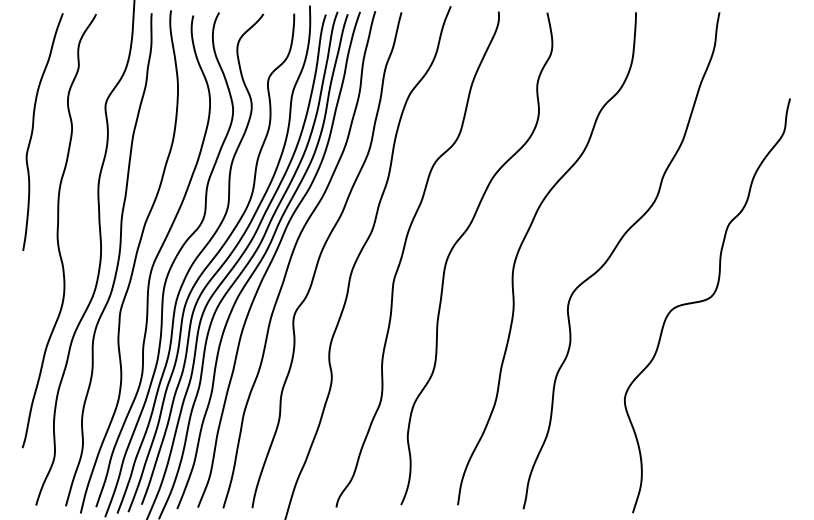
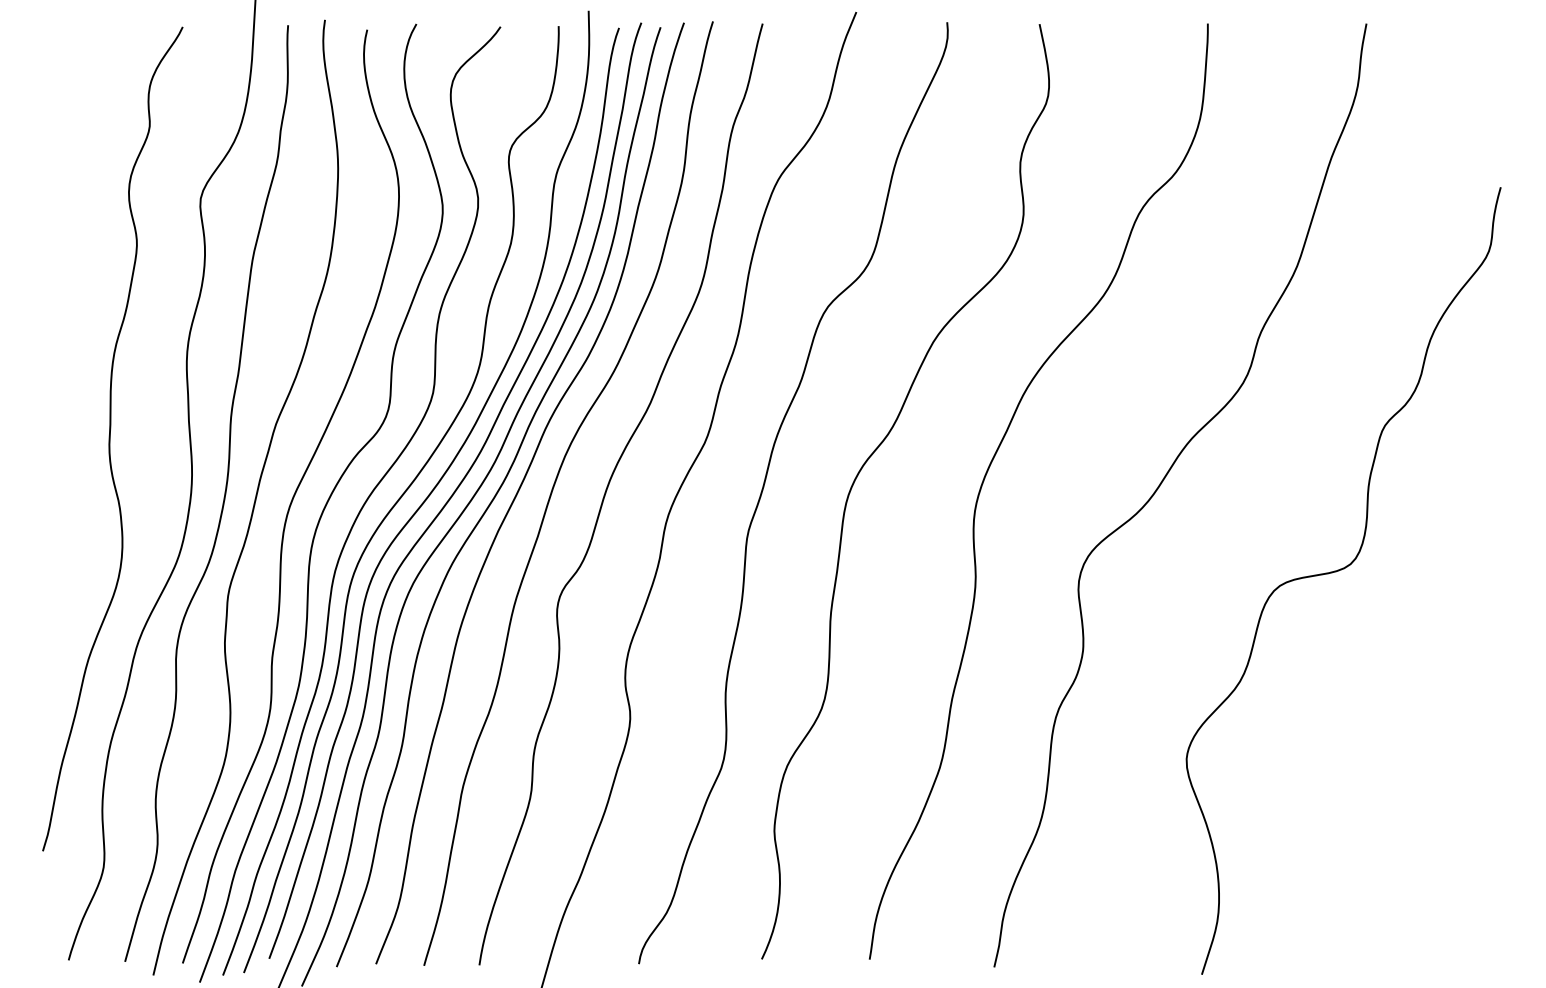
curve: (33, 131) -> (63, 249), removed

